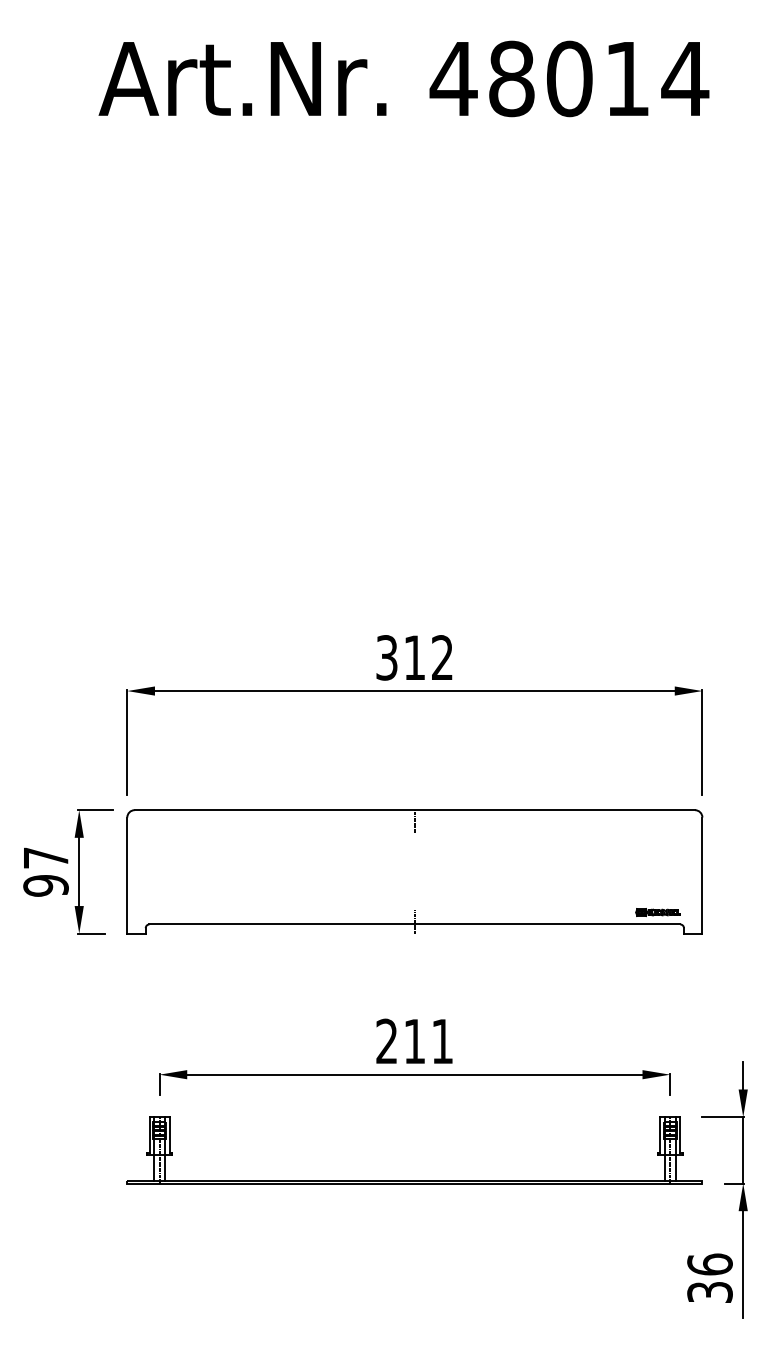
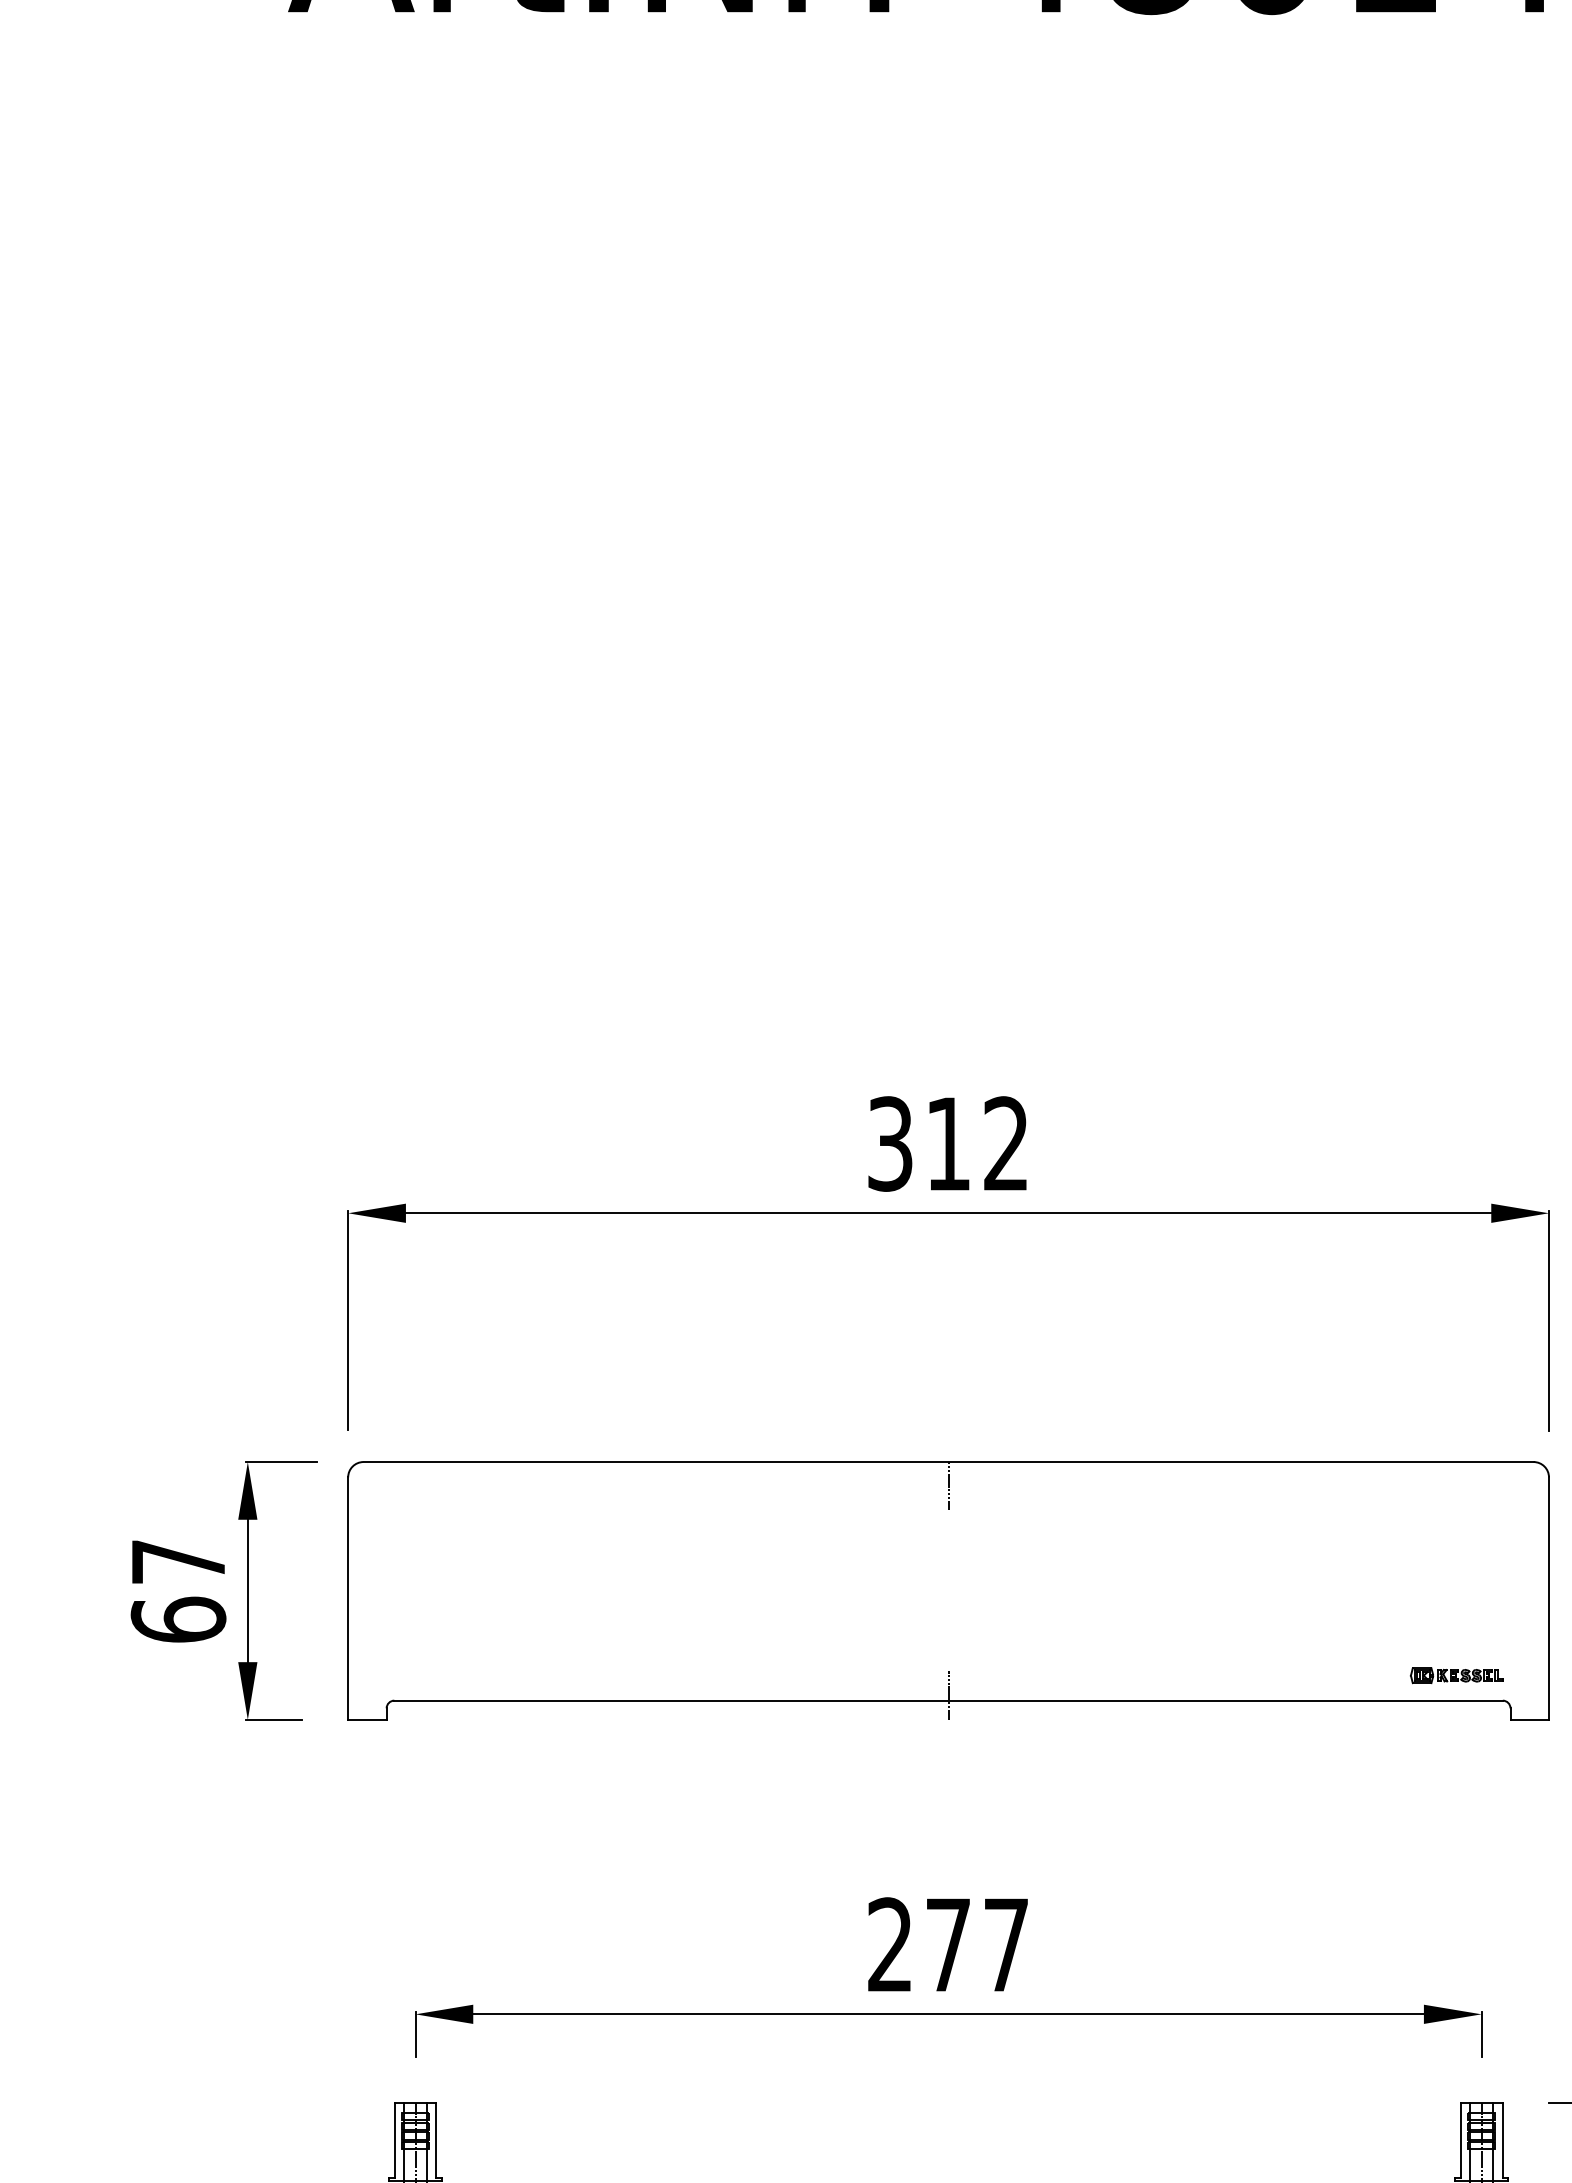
text: (45, 885) -> (177, 1619), 97 -> 67
text: (428, 1041) -> (977, 1945), 211 -> 277

